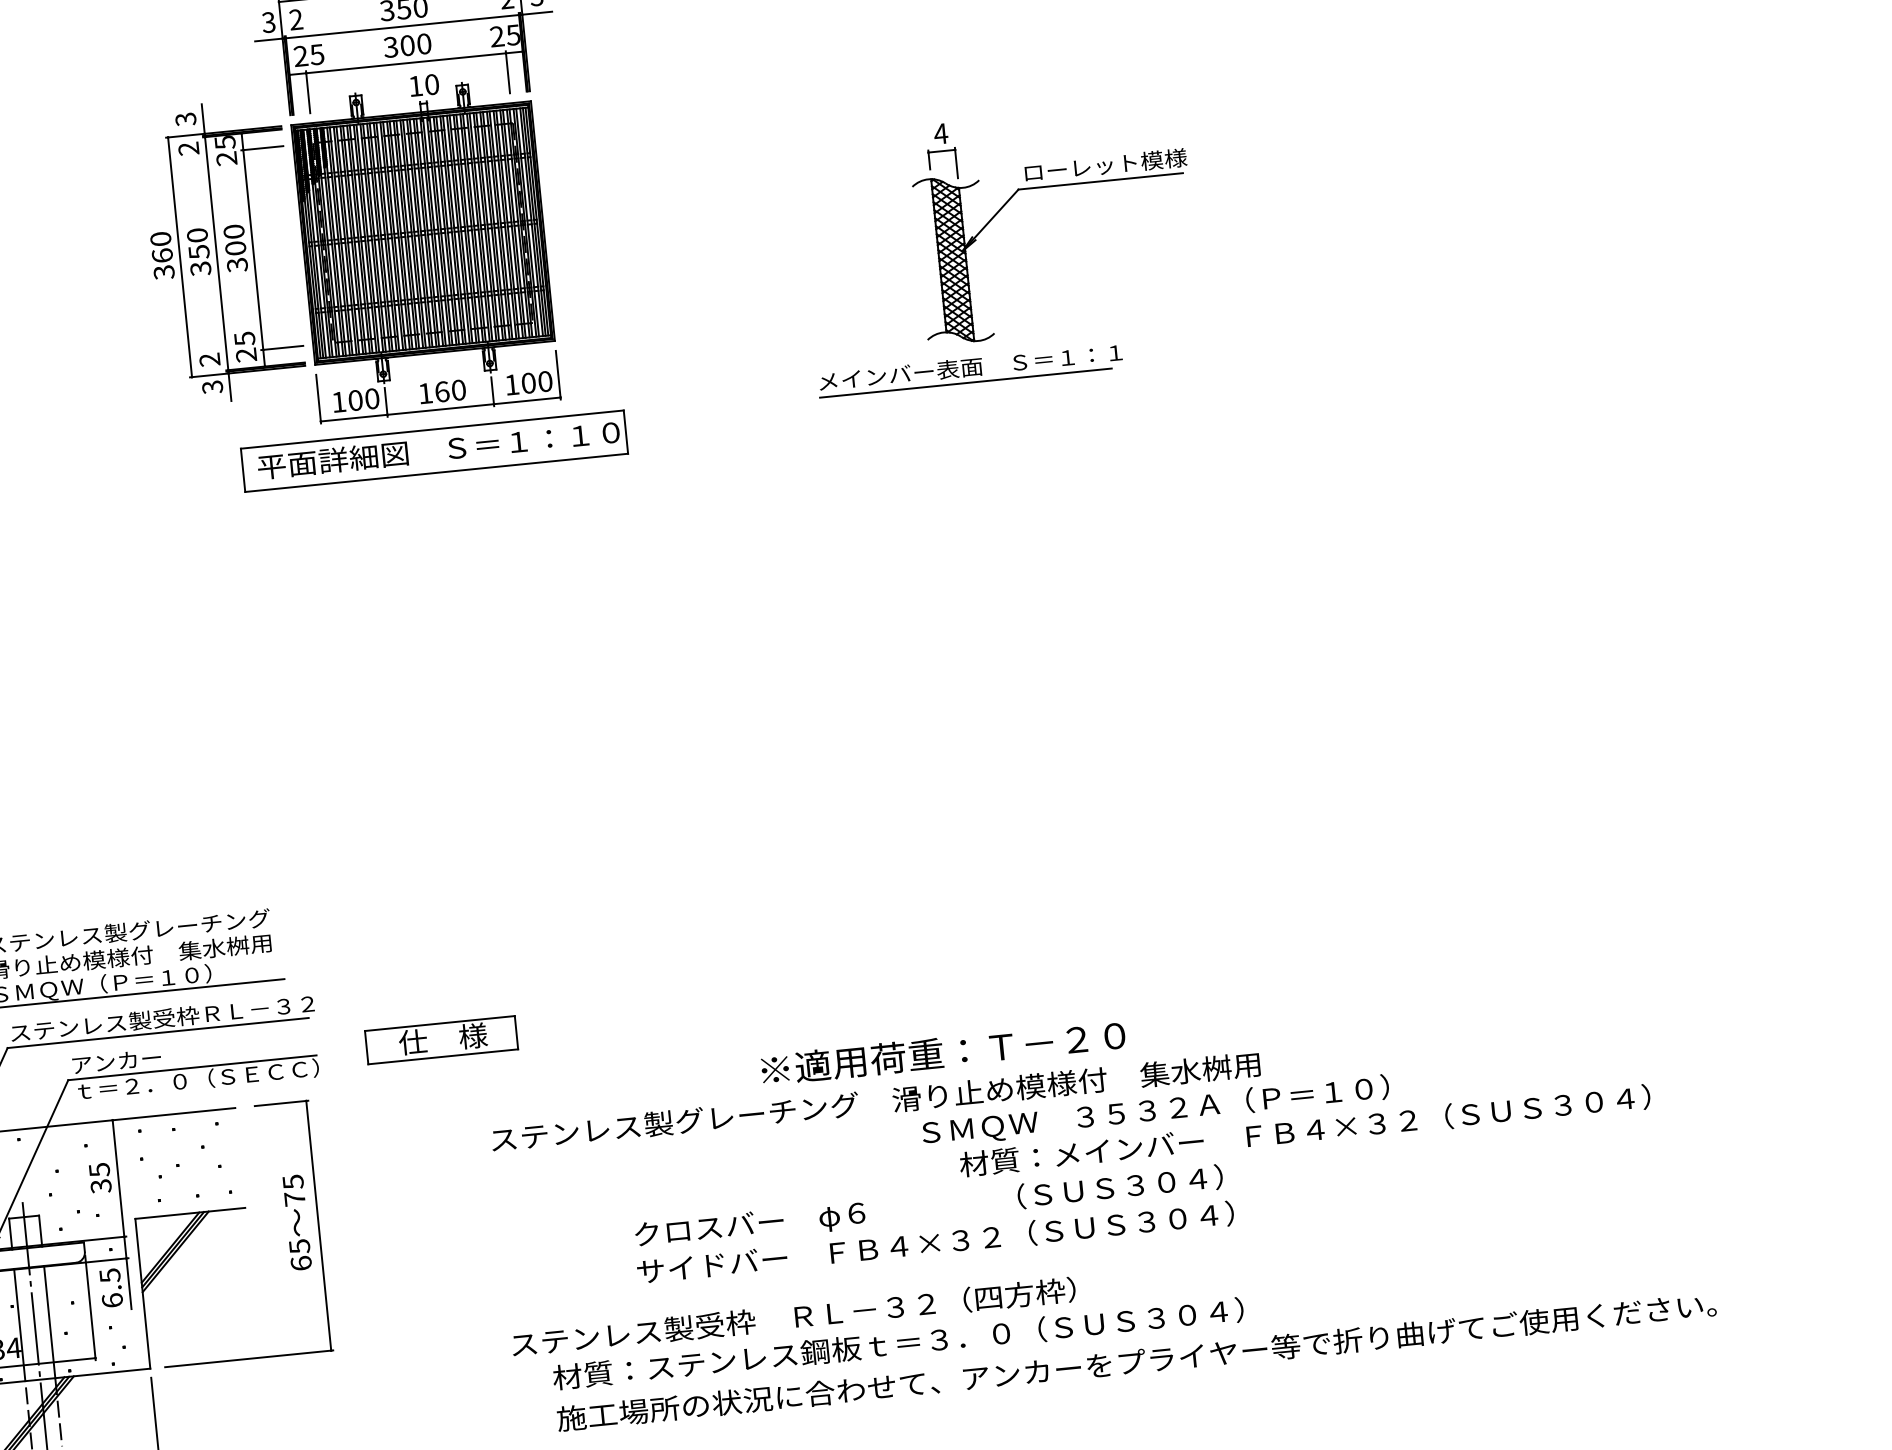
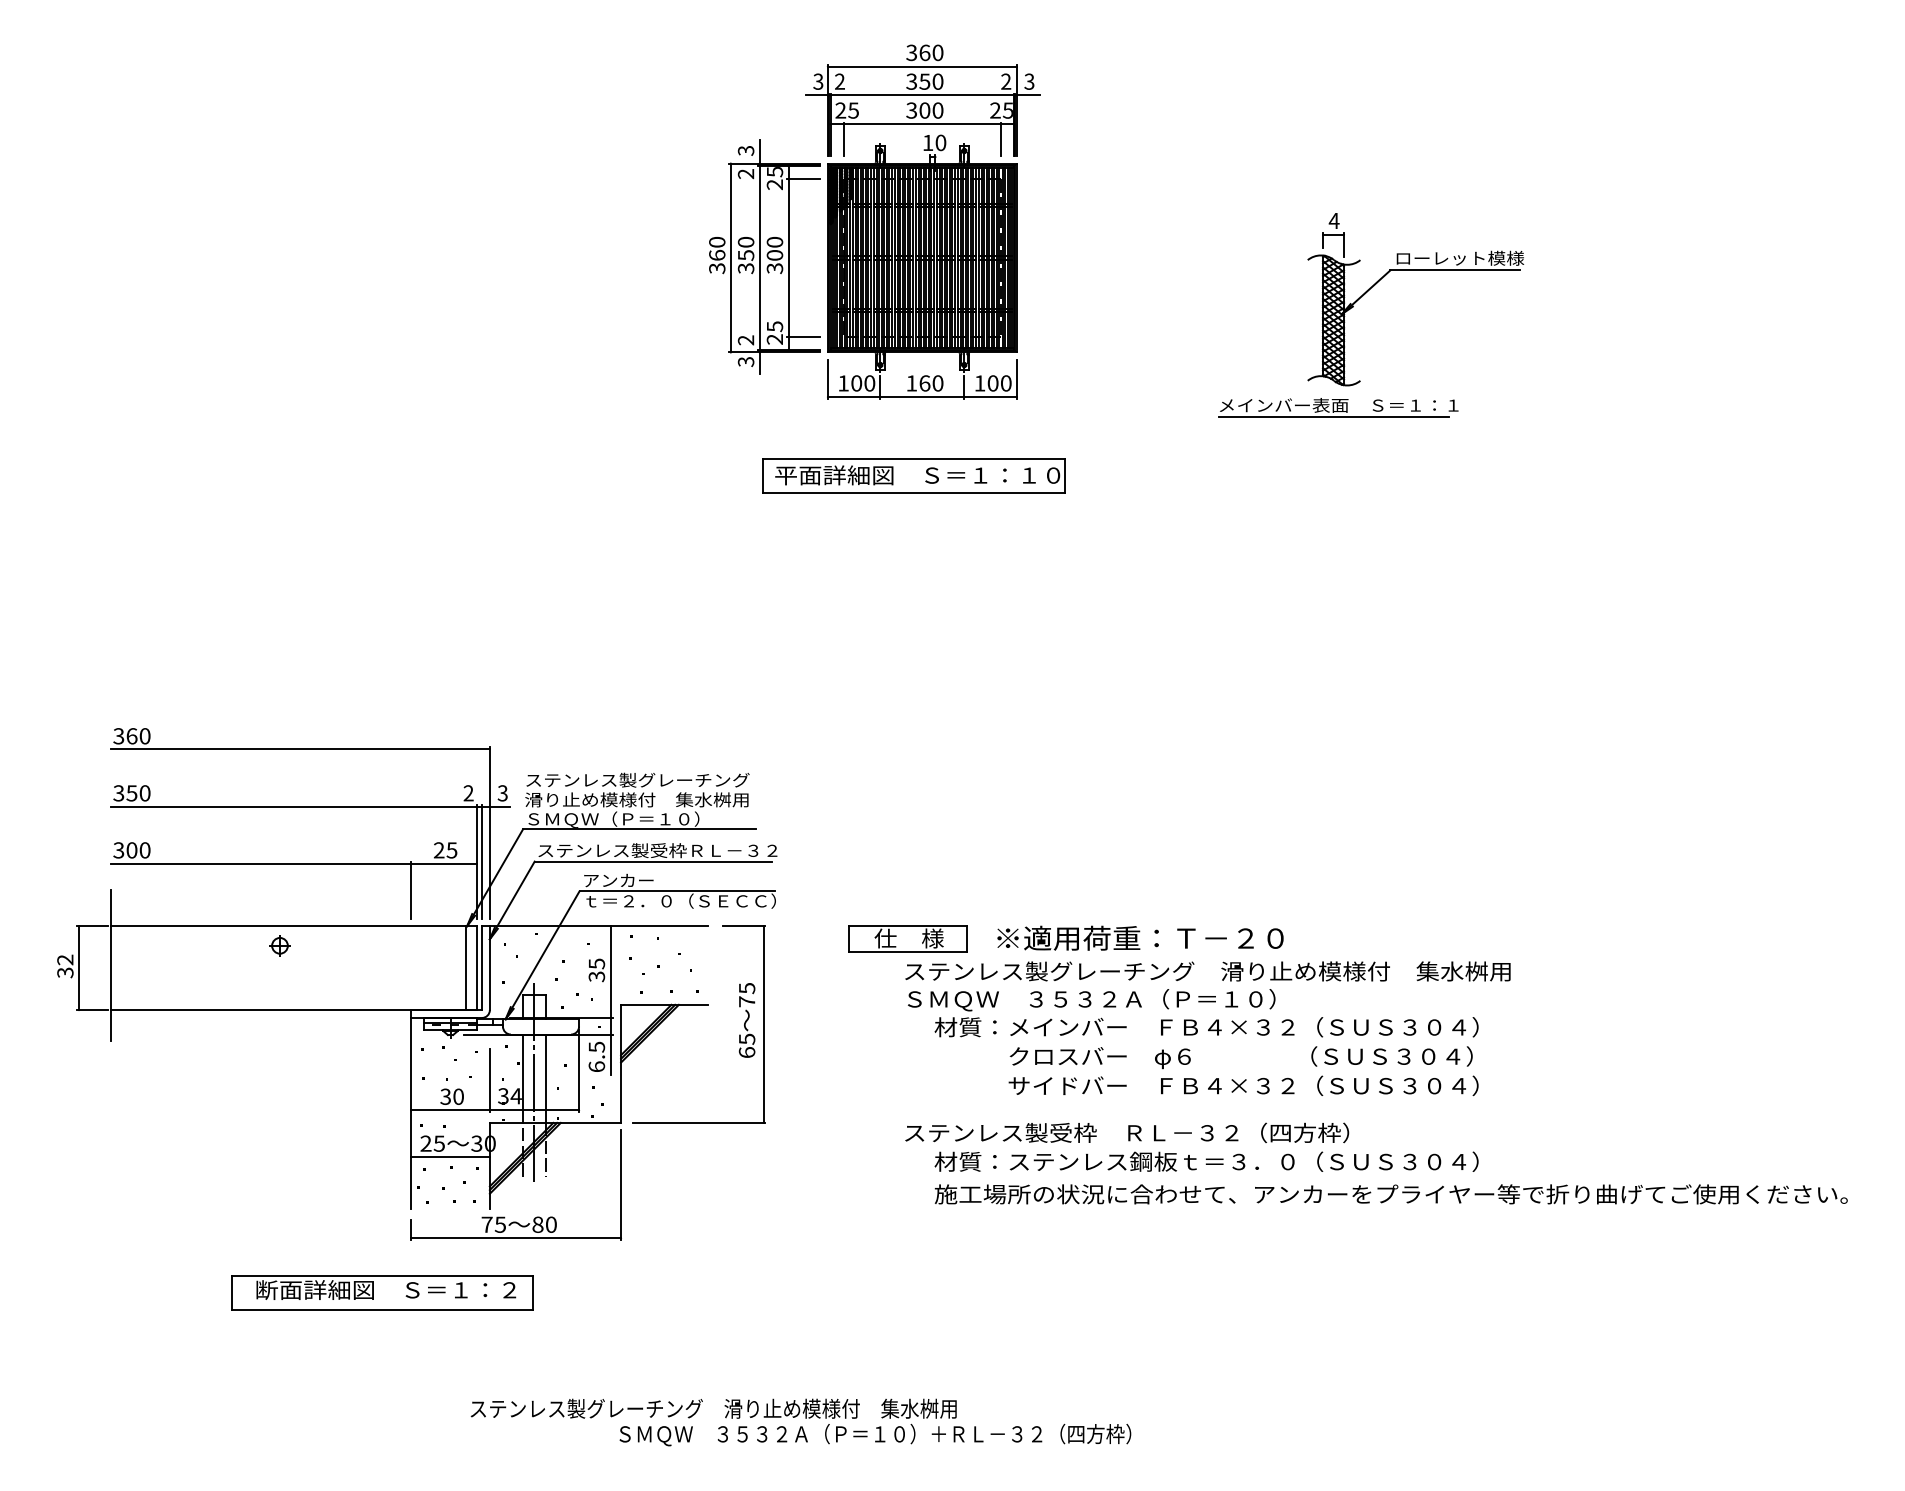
part: (433, 450) -> (913, 475), moved
part: (440, 1039) -> (907, 938), moved
text: (943, 1051) -> (1140, 937), moved
text: (1286, 1115) -> (1193, 1013), moved

